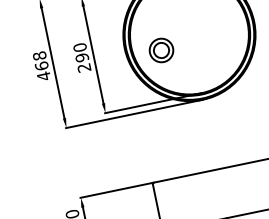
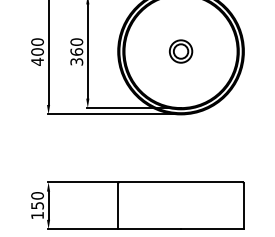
part: (161, 50) -> (181, 51), moved
text: (40, 60) -> (37, 46), 468 -> 400
text: (82, 62) -> (76, 56), 290 -> 360

